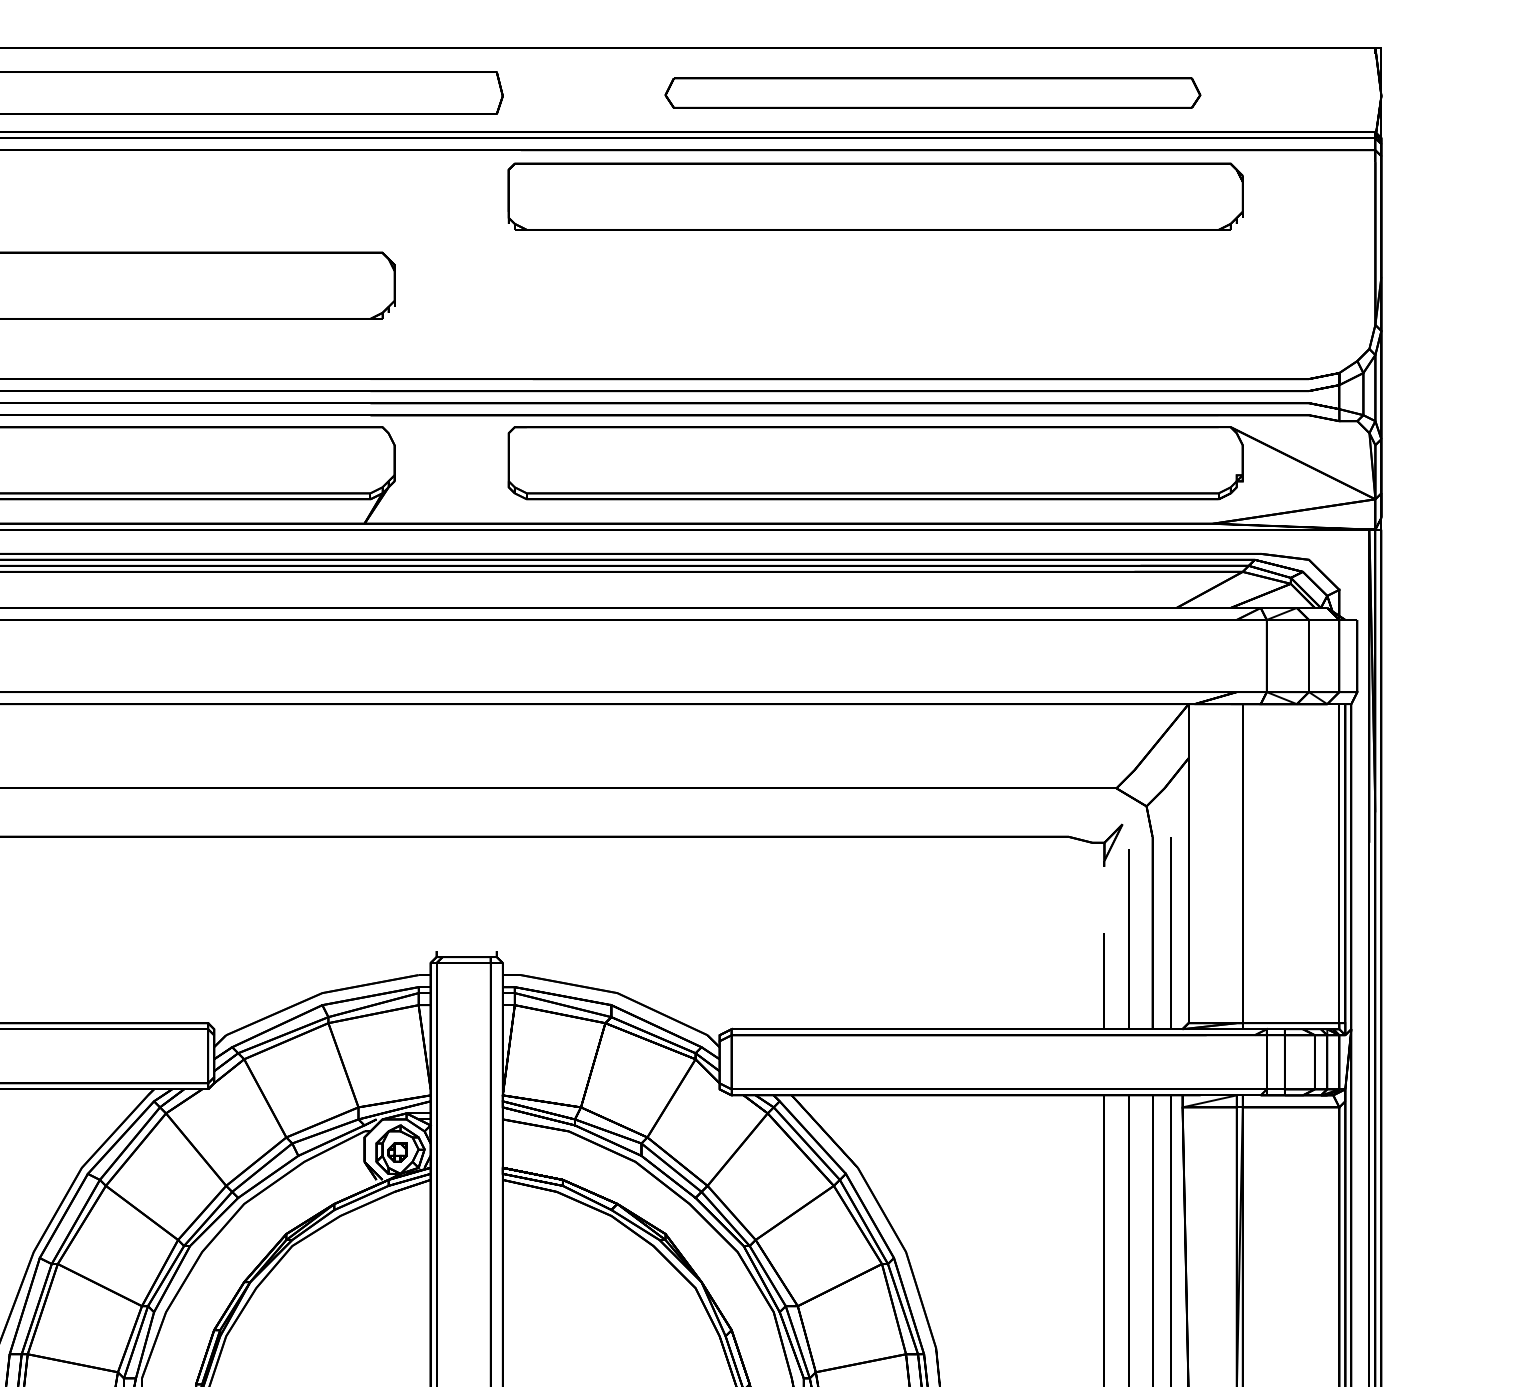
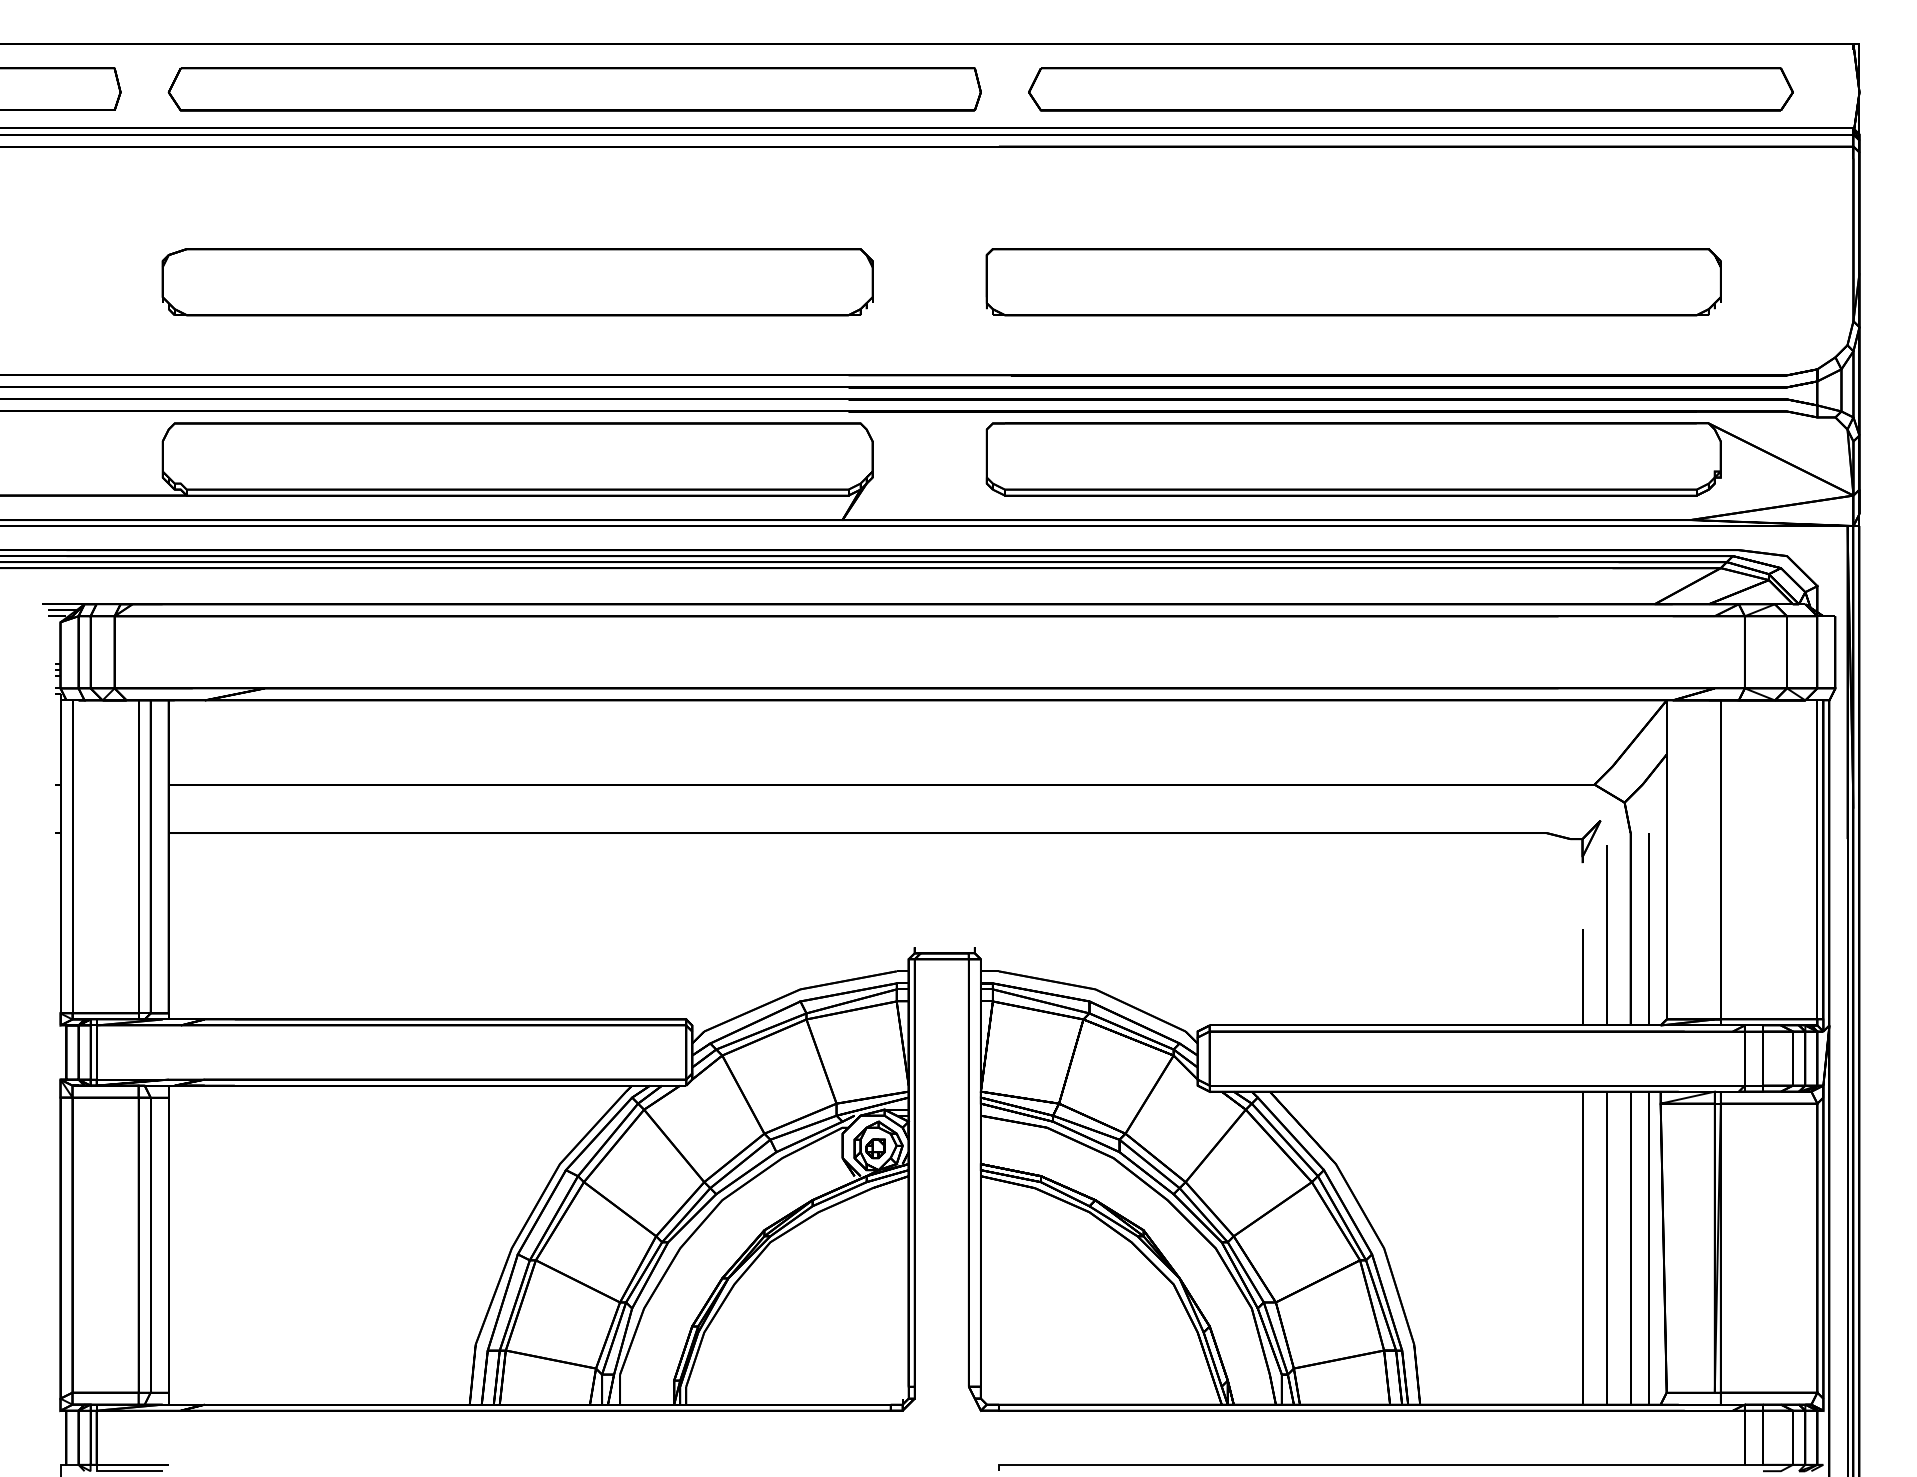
part: (932, 93) -> (1410, 89), size x1.43
part: (875, 197) -> (1353, 282), moved

